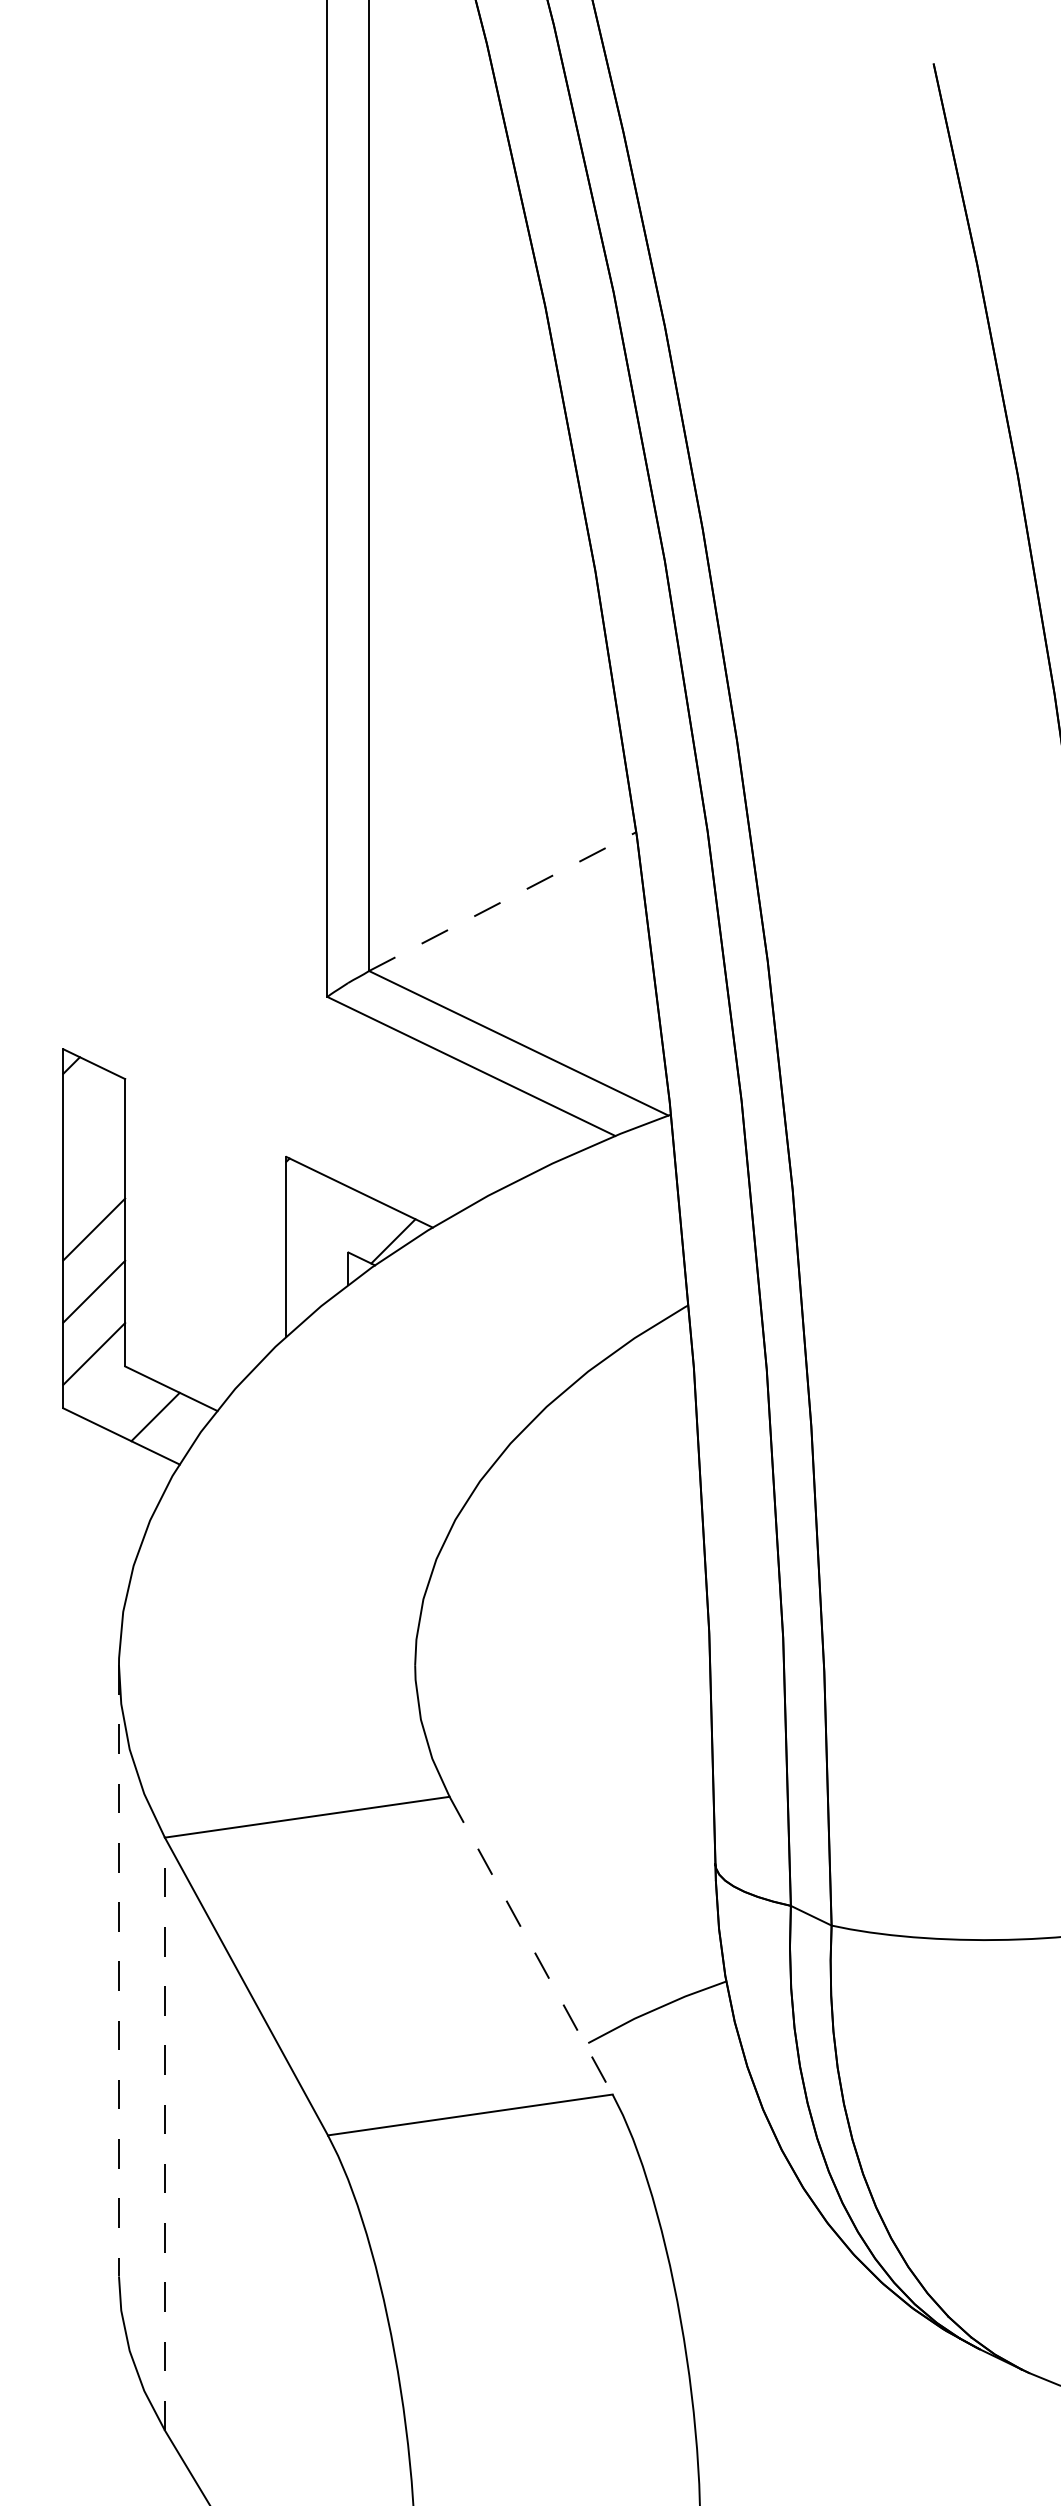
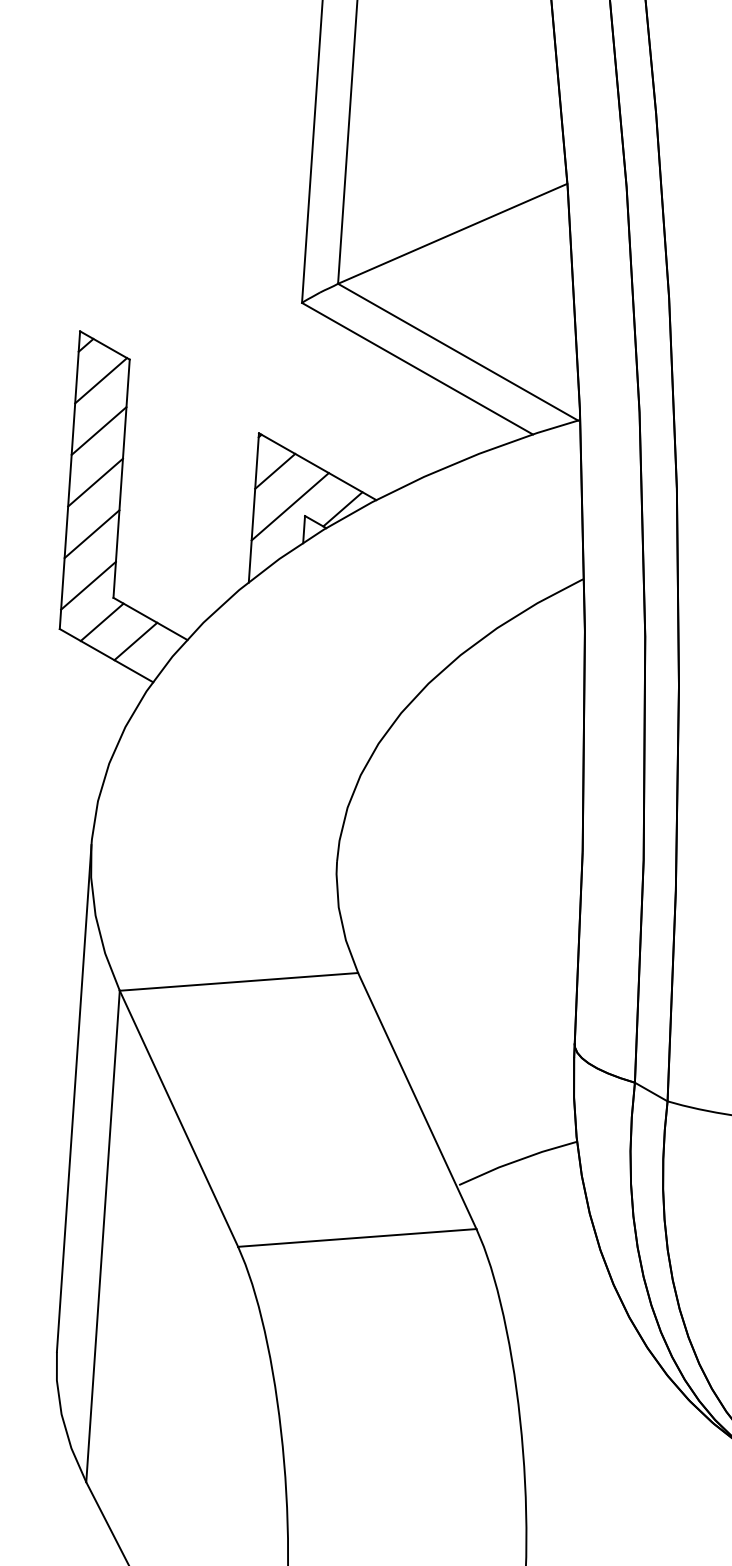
line: (502, 901) -> (452, 233), dashed -> solid
line: (92, 1106) -> (101, 380), added
line: (94, 1167) -> (99, 431), added
line: (308, 1201) -> (274, 471), added
line: (329, 1242) -> (289, 506), added
line: (113, 1396) -> (102, 622), added
line: (531, 1945) -> (417, 1100), dashed -> solid
line: (118, 1970) -> (73, 1098), dashed -> solid
line: (164, 2133) -> (102, 1236), dashed -> solid

